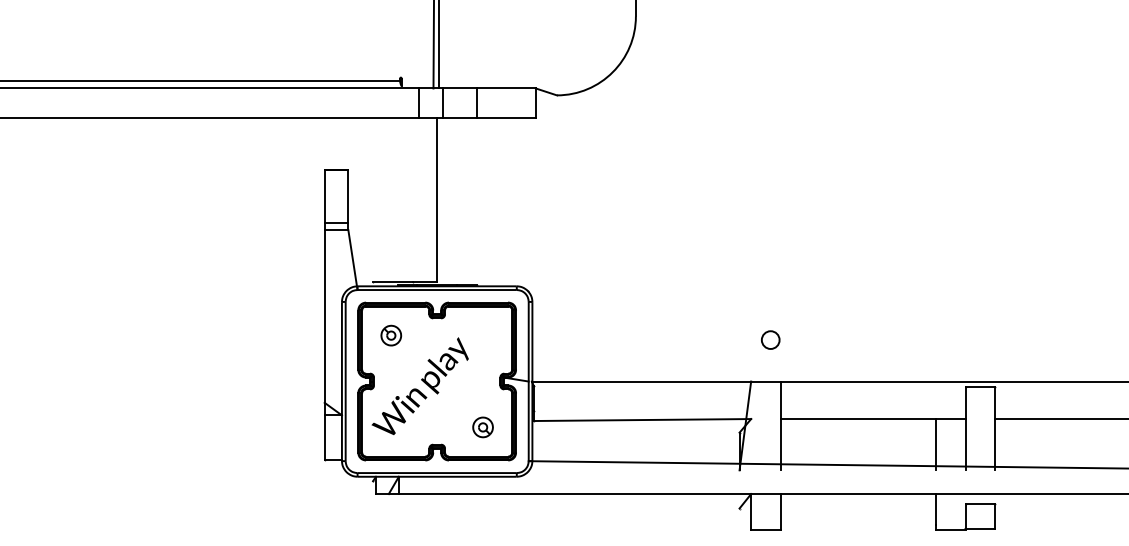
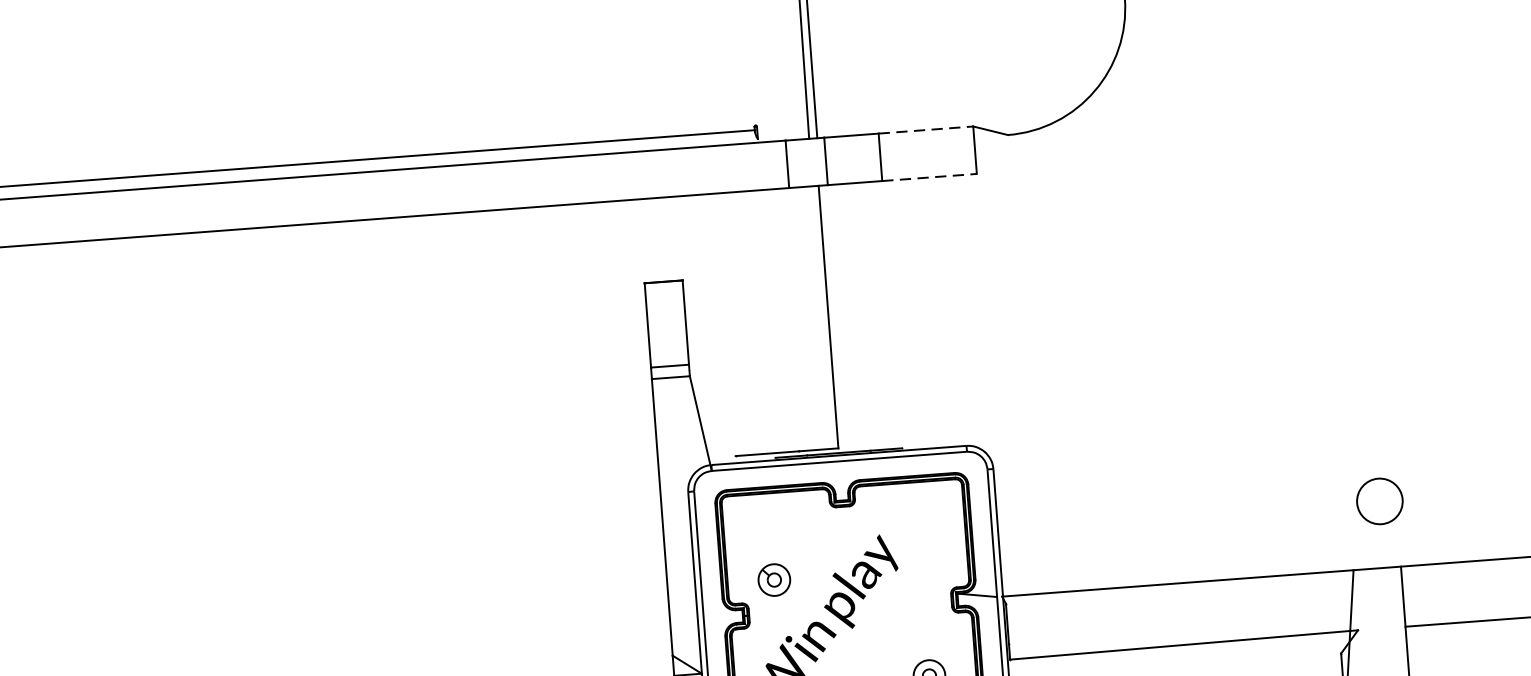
line: (506, 88) -> (926, 130), solid -> dashed
line: (506, 118) -> (929, 178), solid -> dashed
part: (391, 335) -> (774, 579), moved
circle: (770, 339) -> (1379, 500), size x1.6

